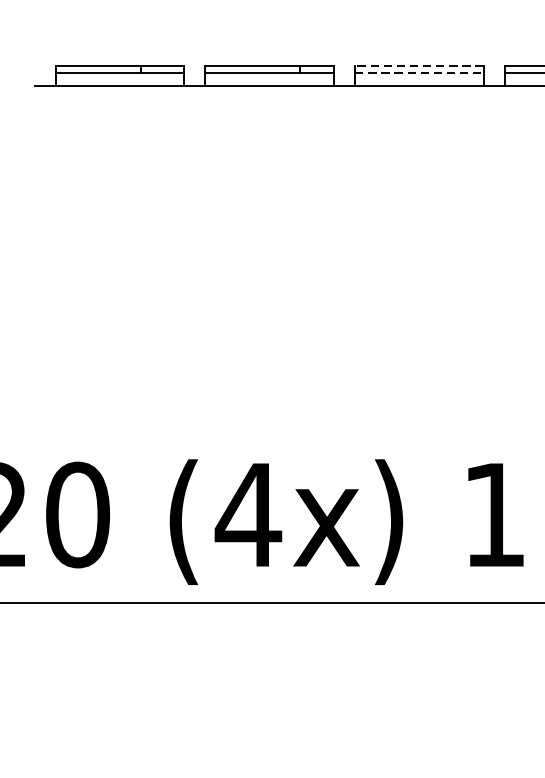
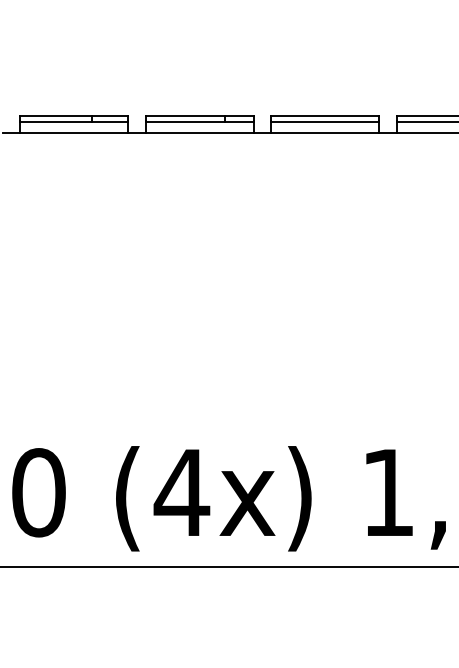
line: (419, 66) -> (325, 116), dashed -> solid
line: (419, 73) -> (325, 122), dashed -> solid

